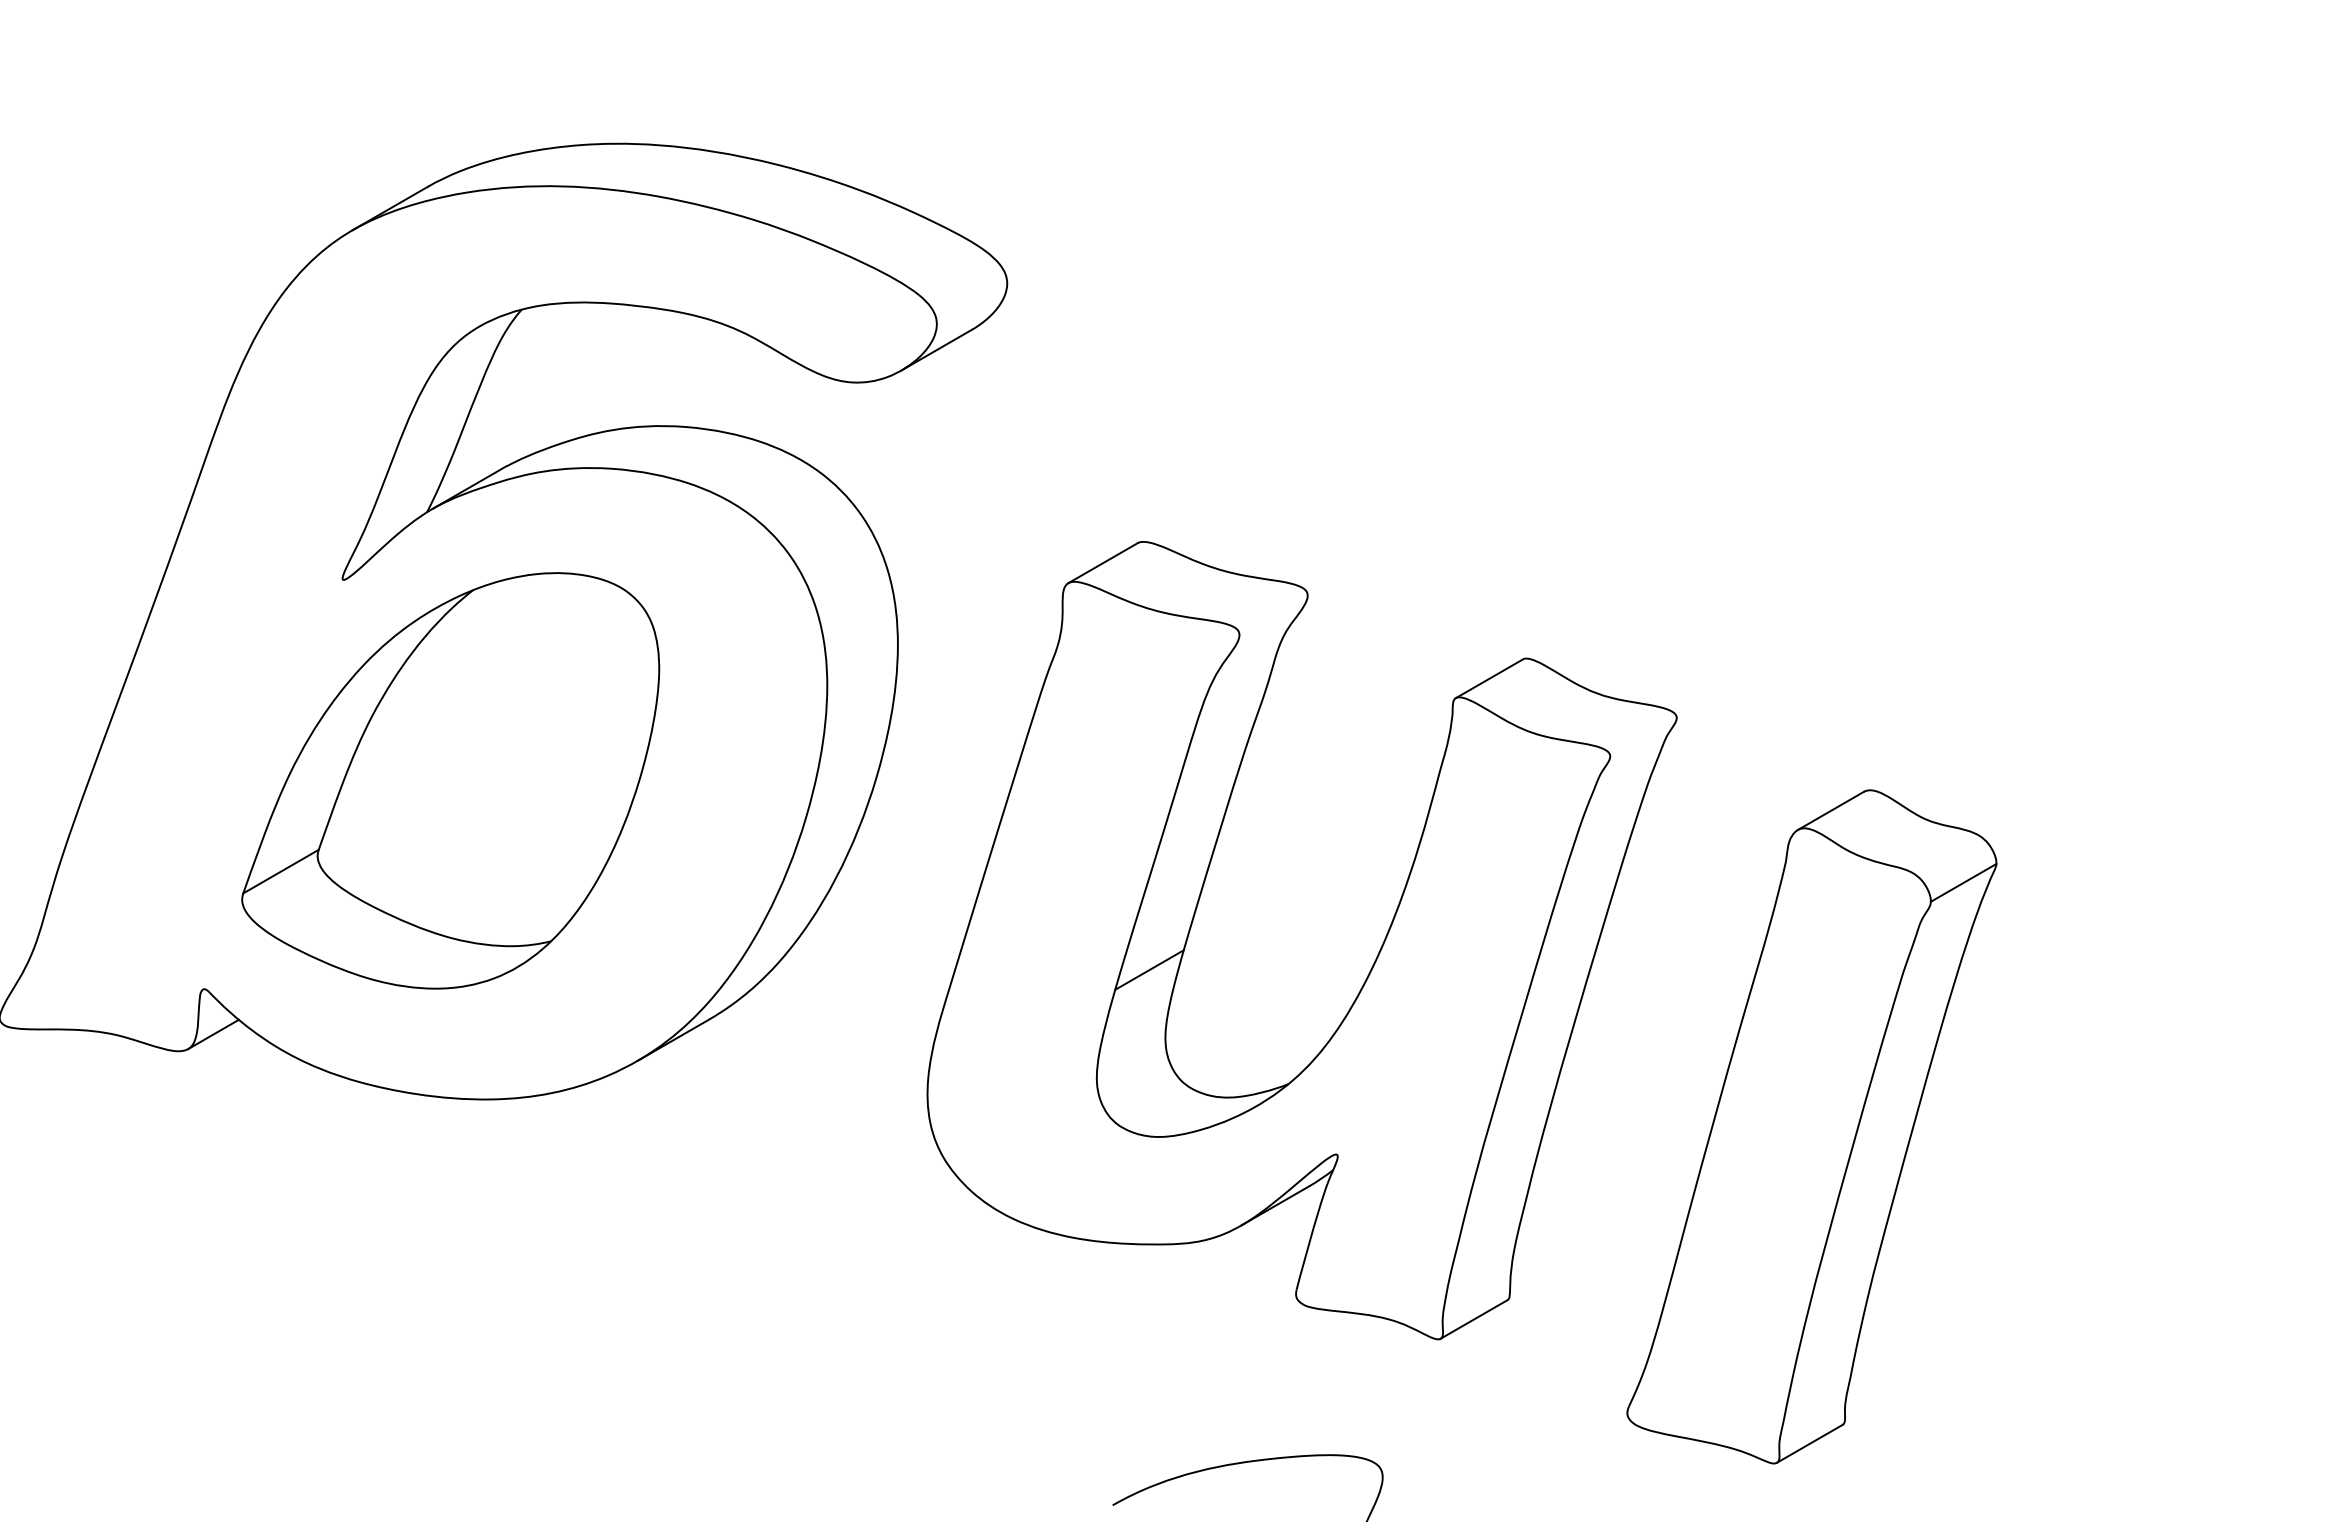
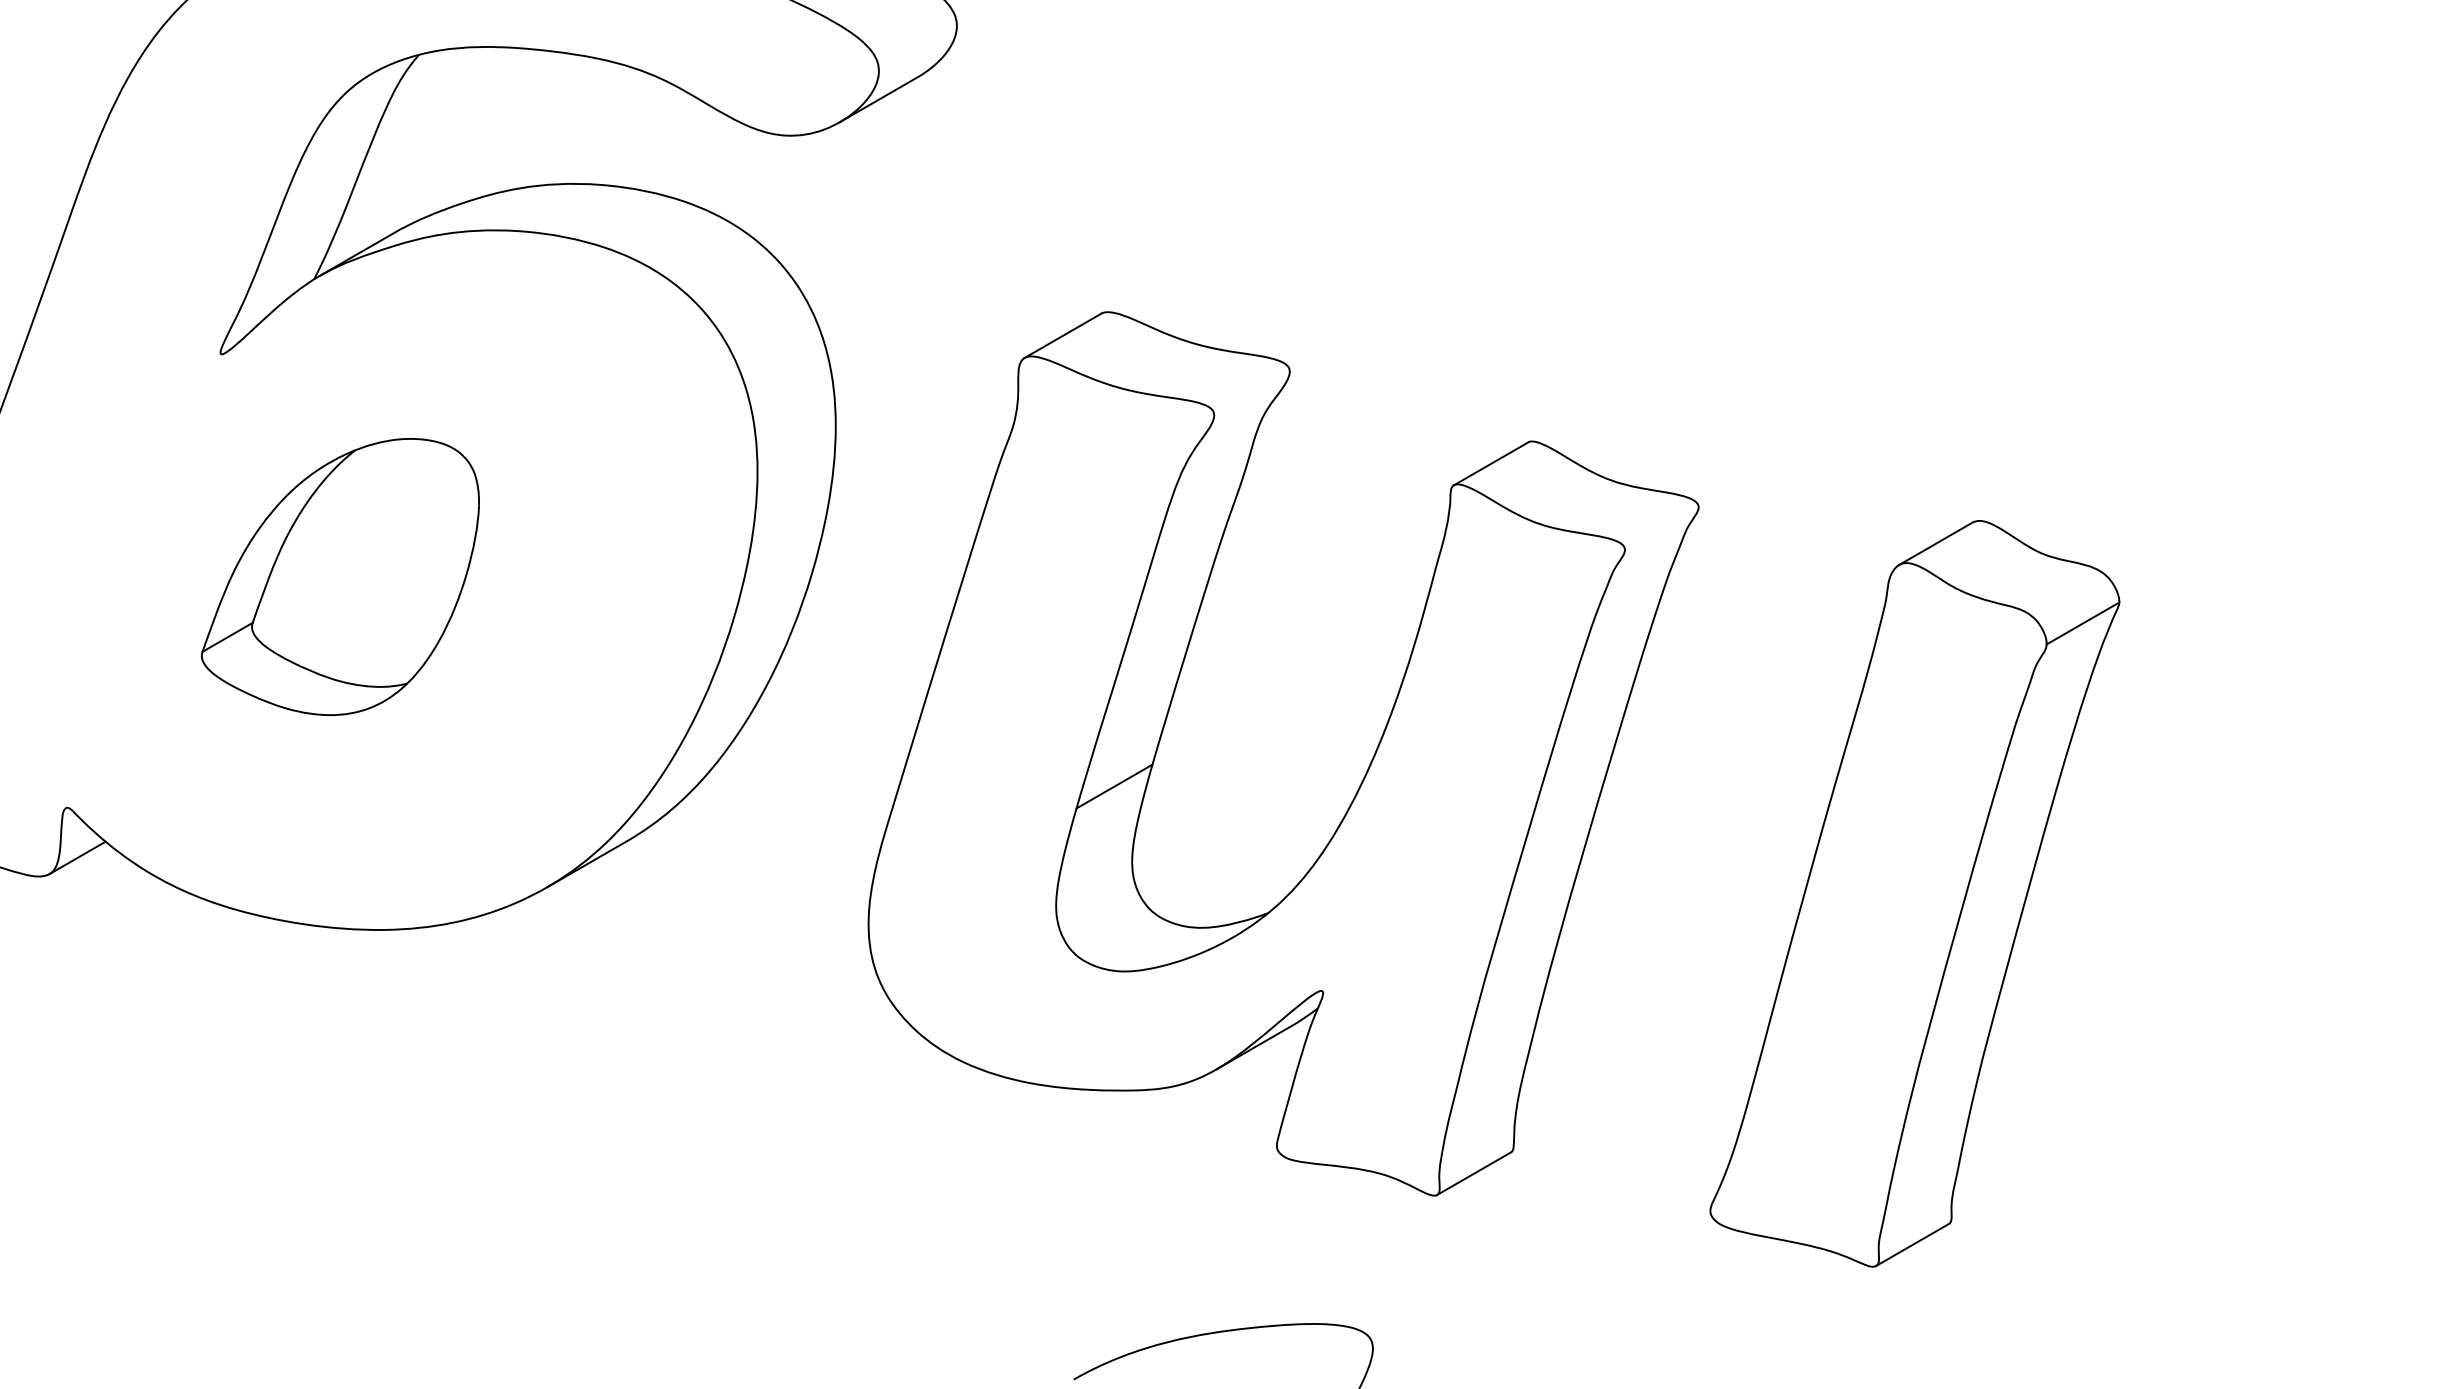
part: (450, 780) -> (340, 576), size x0.6
part: (1811, 1126) -> (1914, 893), moved

